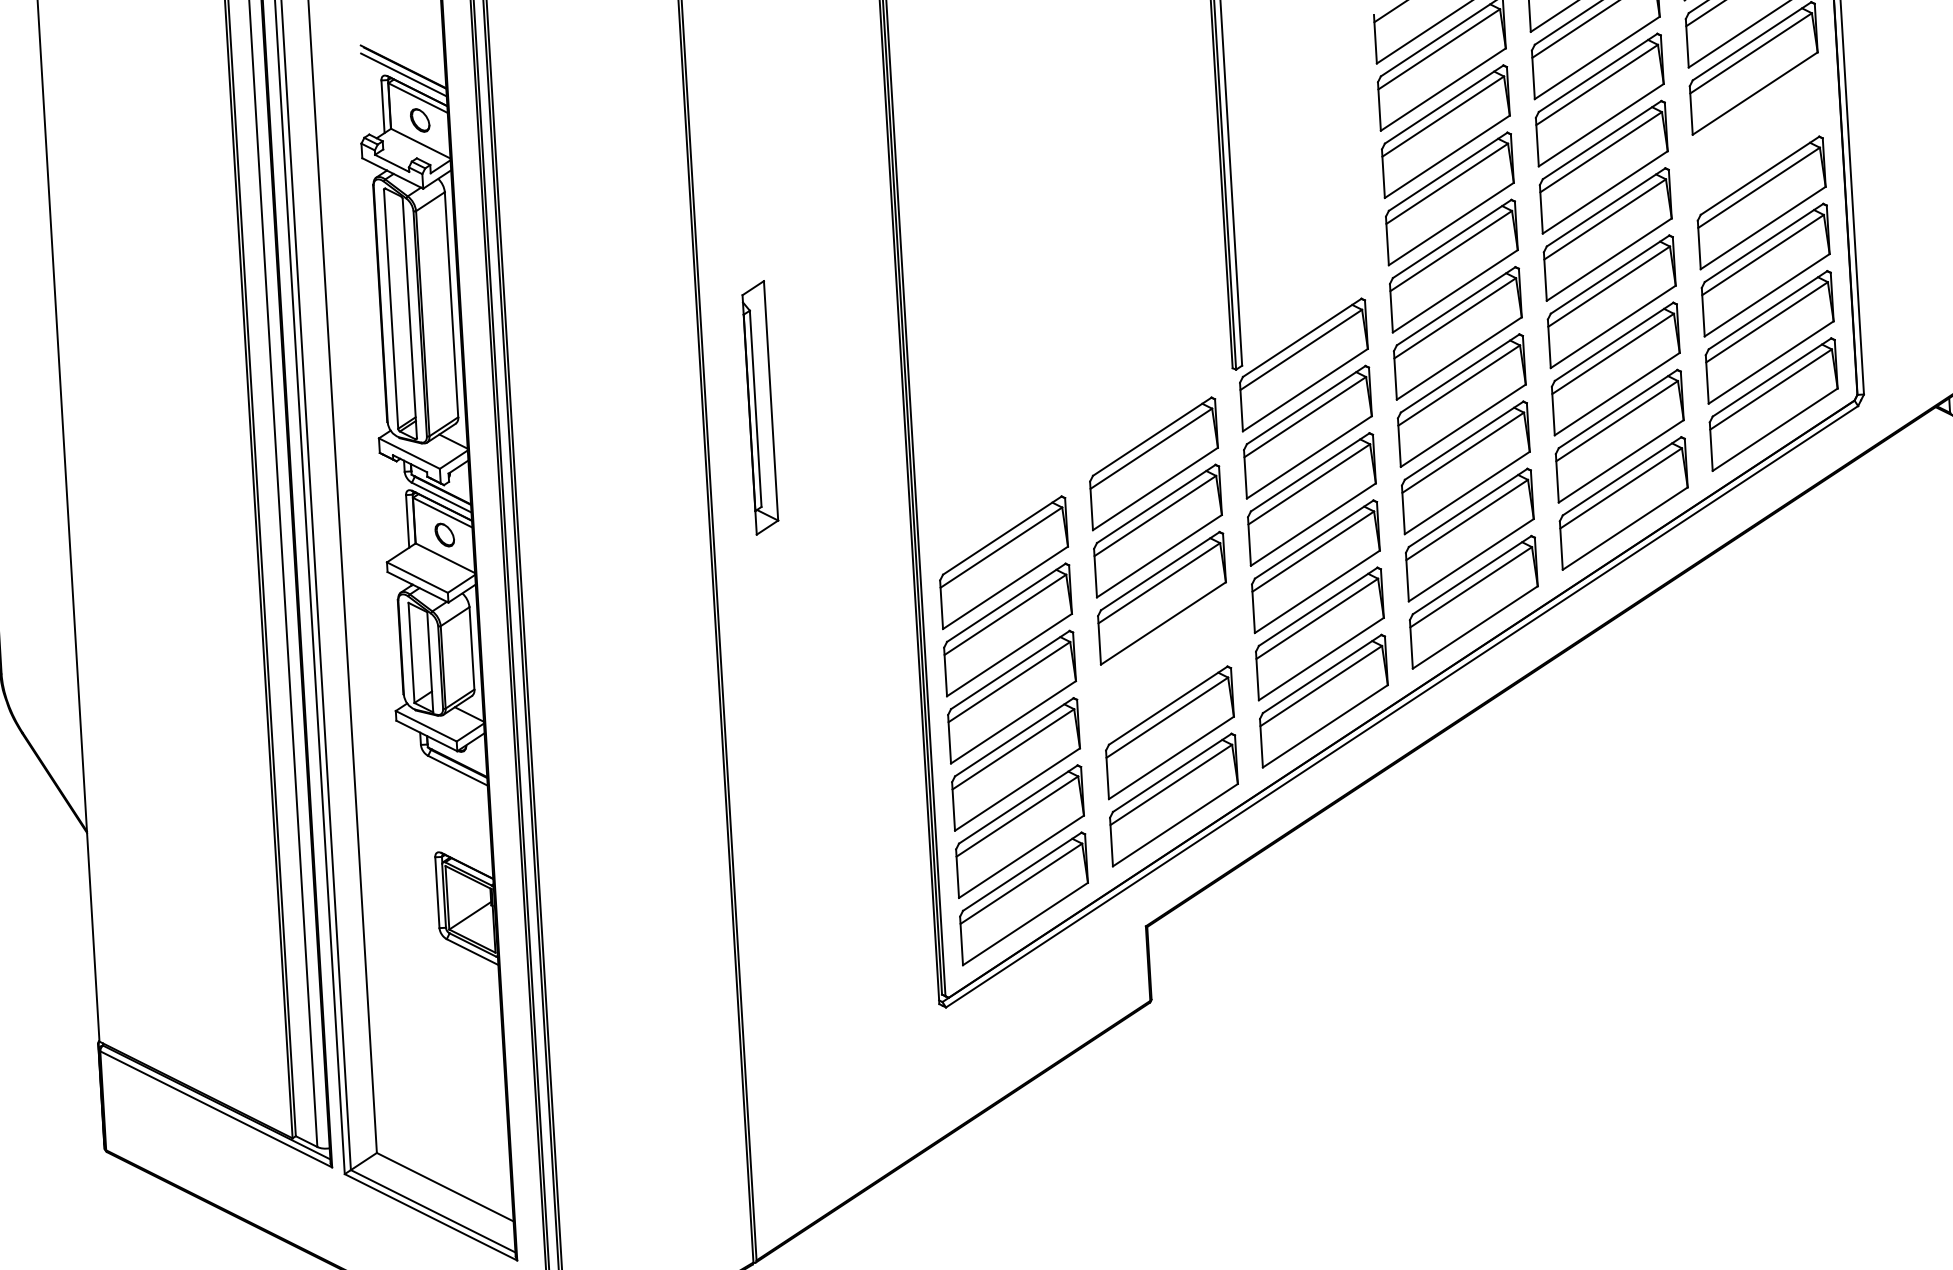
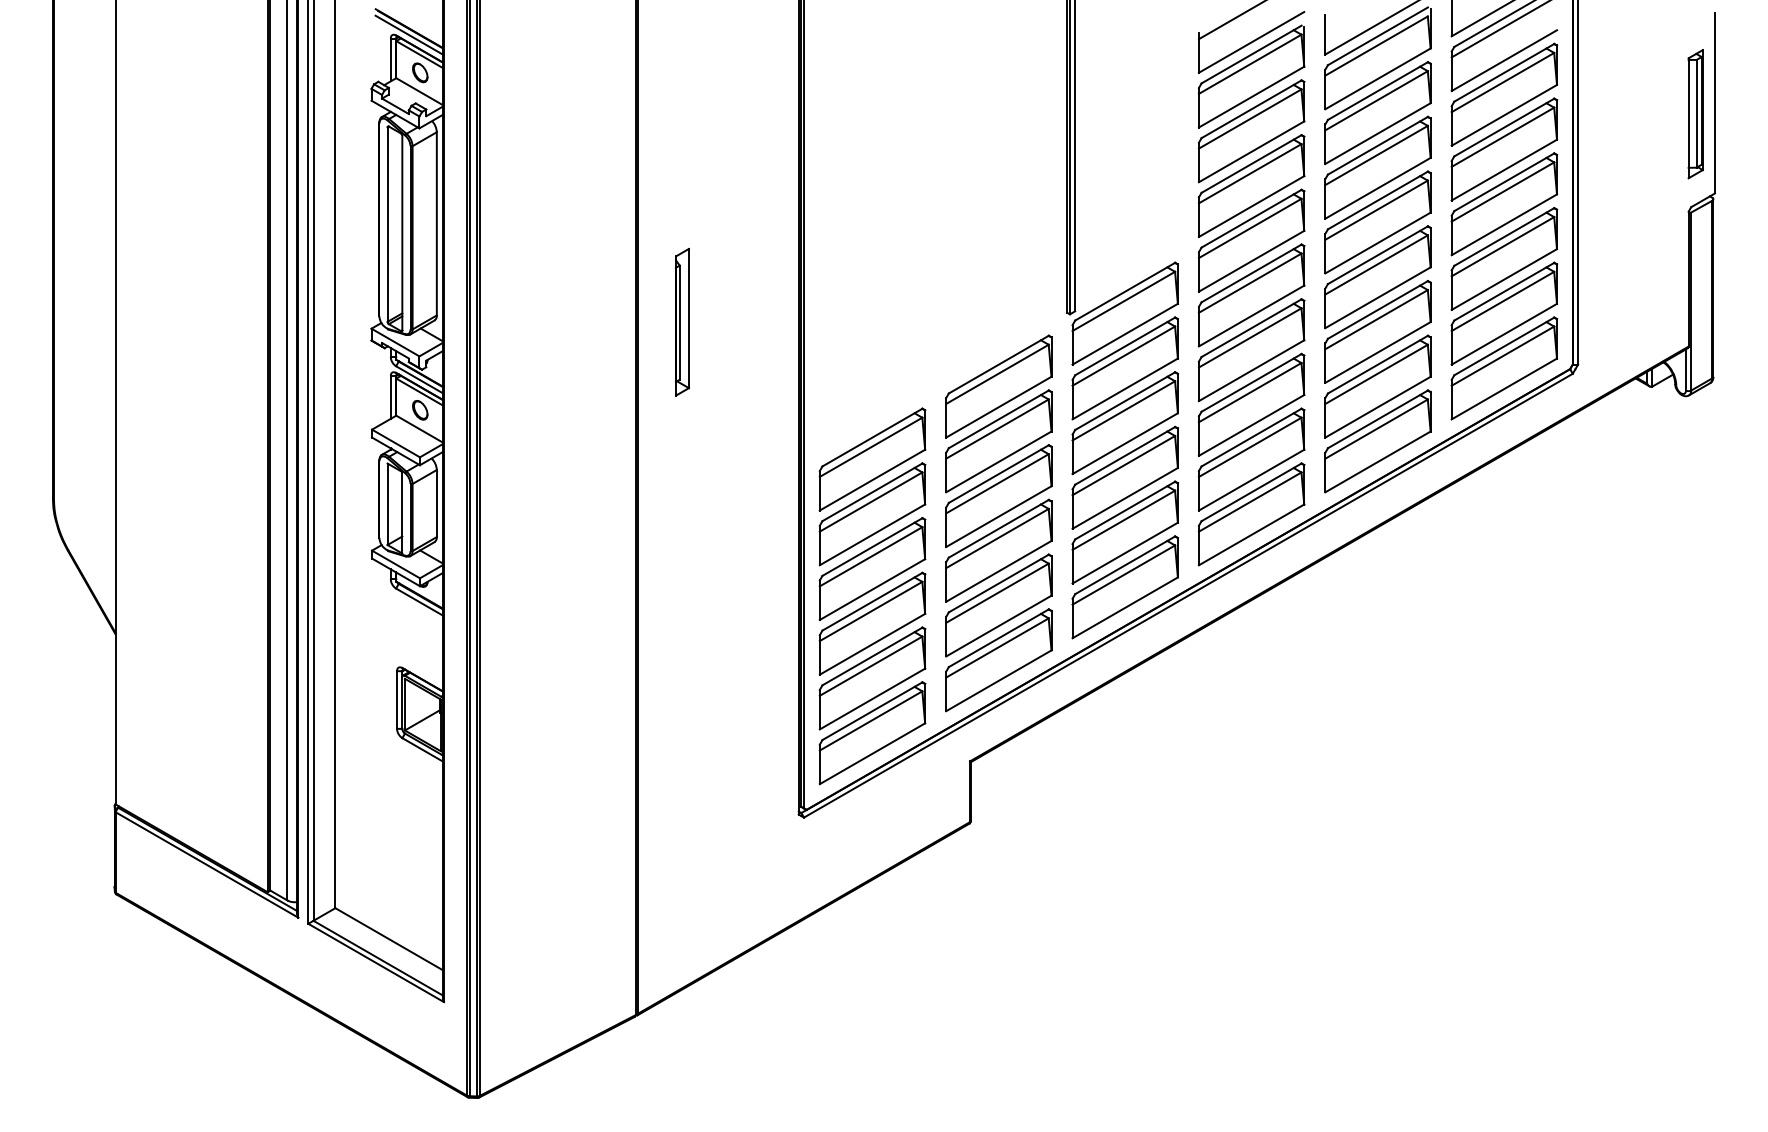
part: (1757, 135) -> (1504, 149), added
part: (760, 406) -> (682, 321), size x0.71
part: (1165, 665) -> (998, 550), added

